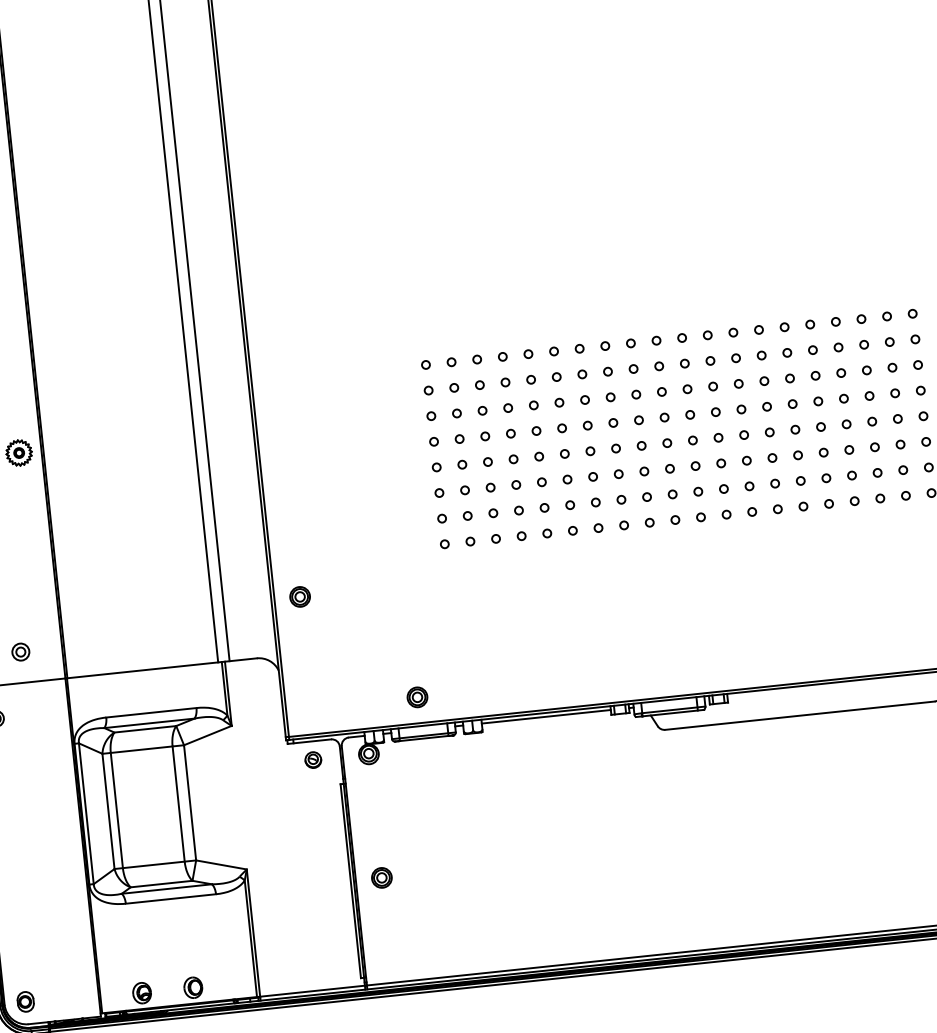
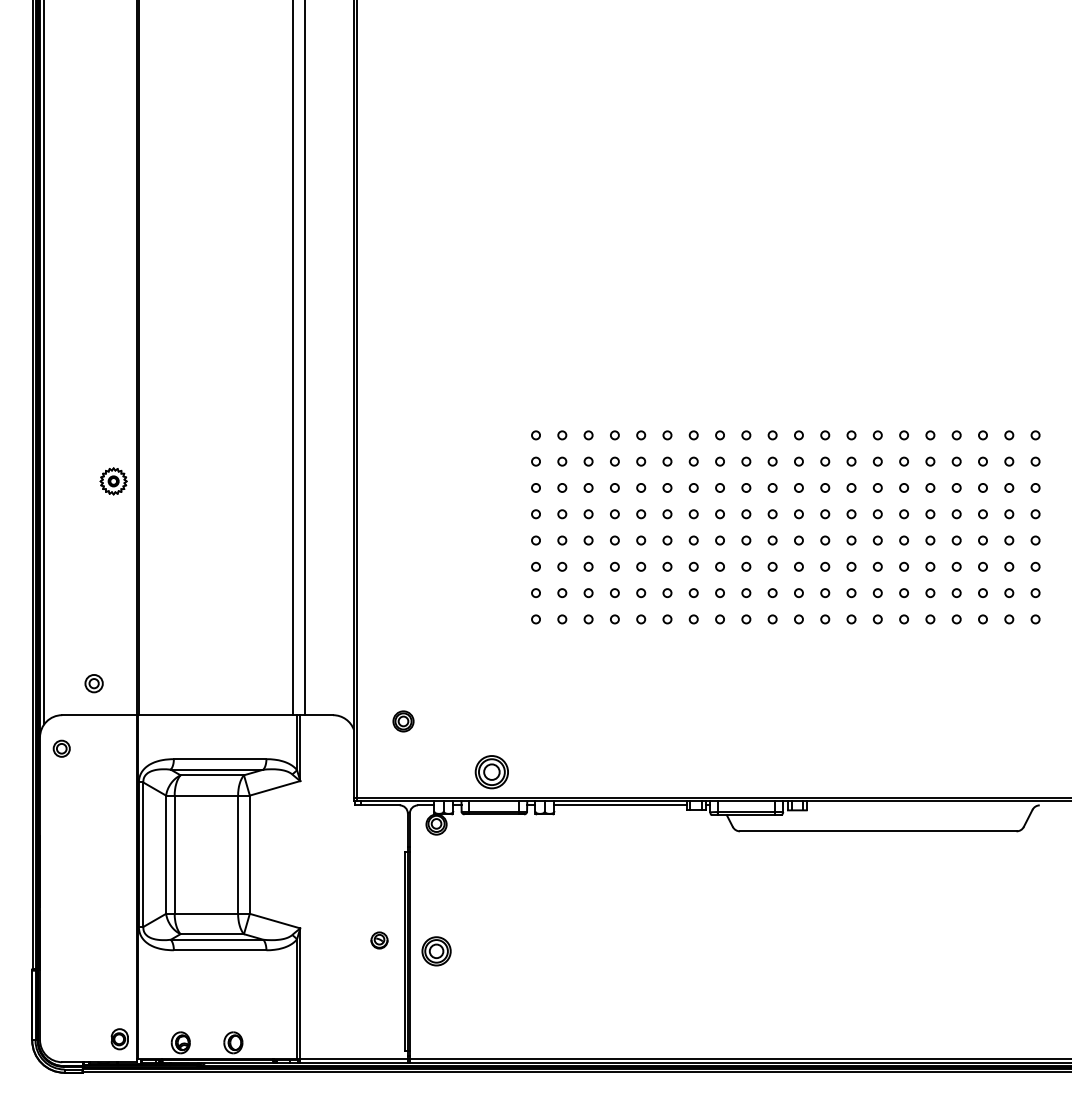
part: (300, 596) -> (403, 721), moved
part: (417, 697) -> (491, 771), size x1.6
part: (313, 760) -> (379, 940), moved
part: (381, 878) -> (436, 951), size x1.4
part: (25, 1002) -> (119, 1039), moved

